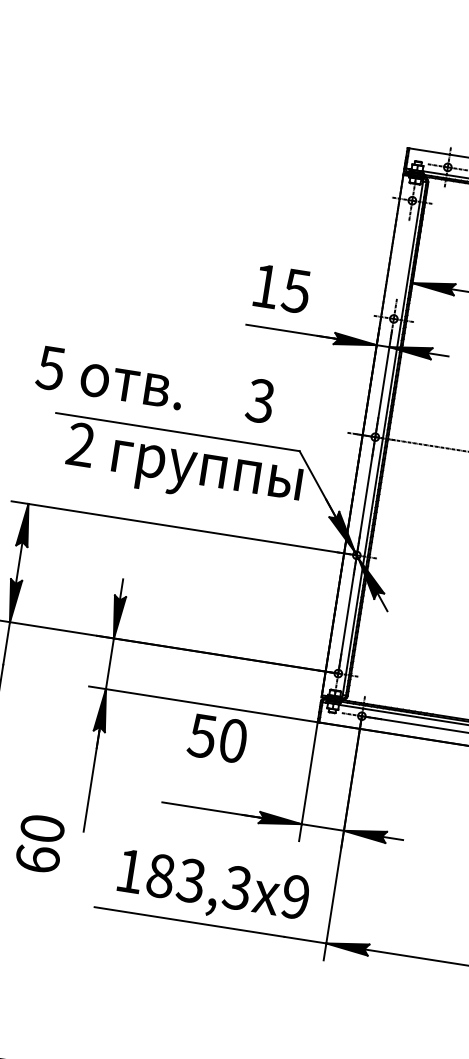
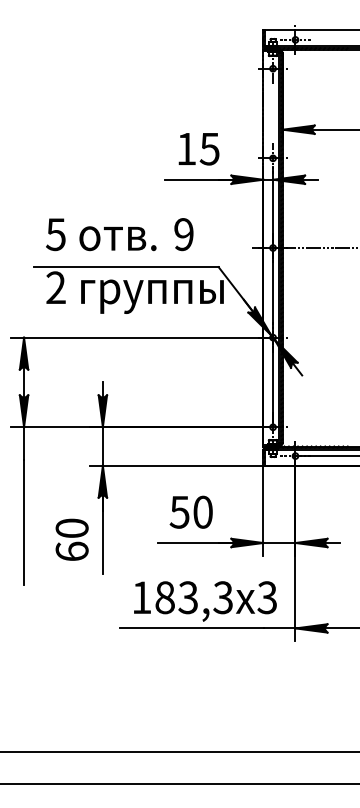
text: (281, 289) -> (198, 149), moved
text: (111, 377) -> (101, 234), moved
text: (260, 400) -> (183, 234), 3 -> 9
text: (216, 737) -> (190, 511), moved
text: (39, 843) -> (71, 539), moved
text: (294, 896) -> (266, 597), 183,3x9 -> 183,3x3

